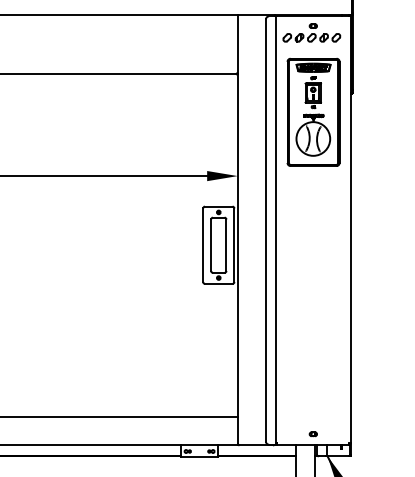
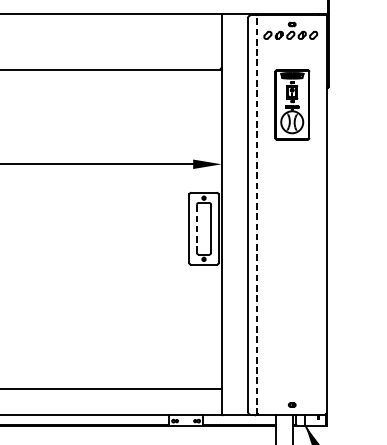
part: (313, 112) -> (292, 105), size x0.7
line: (275, 230) -> (256, 215), solid -> dashed
line: (211, 245) -> (197, 229), solid -> dashed

